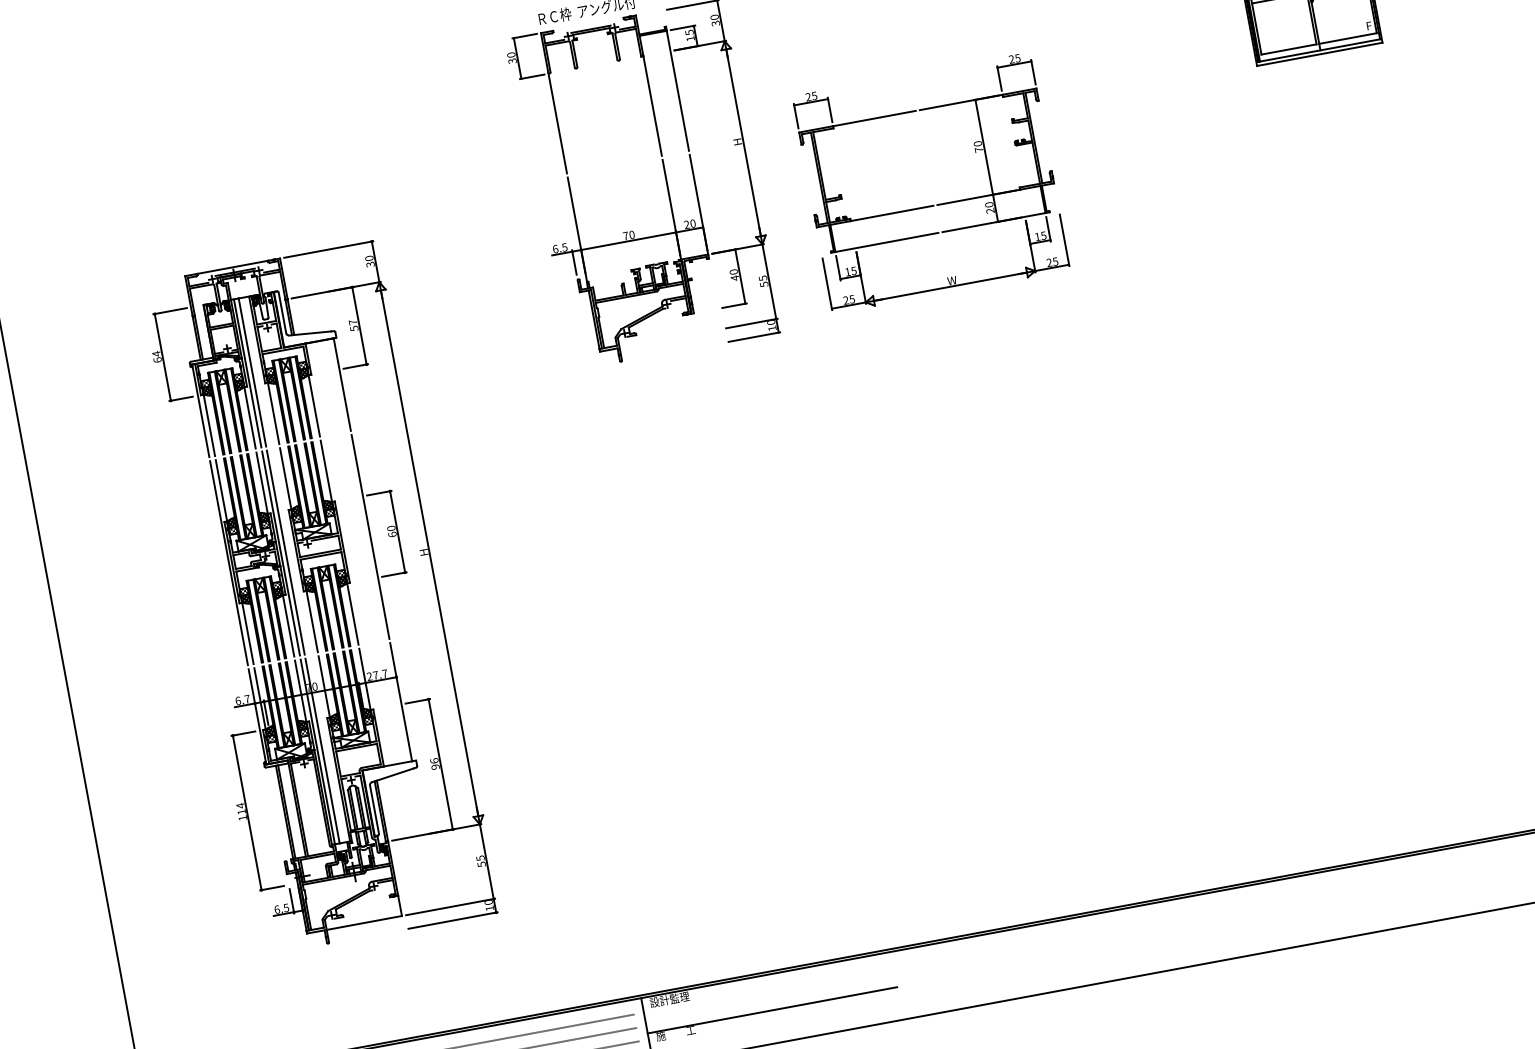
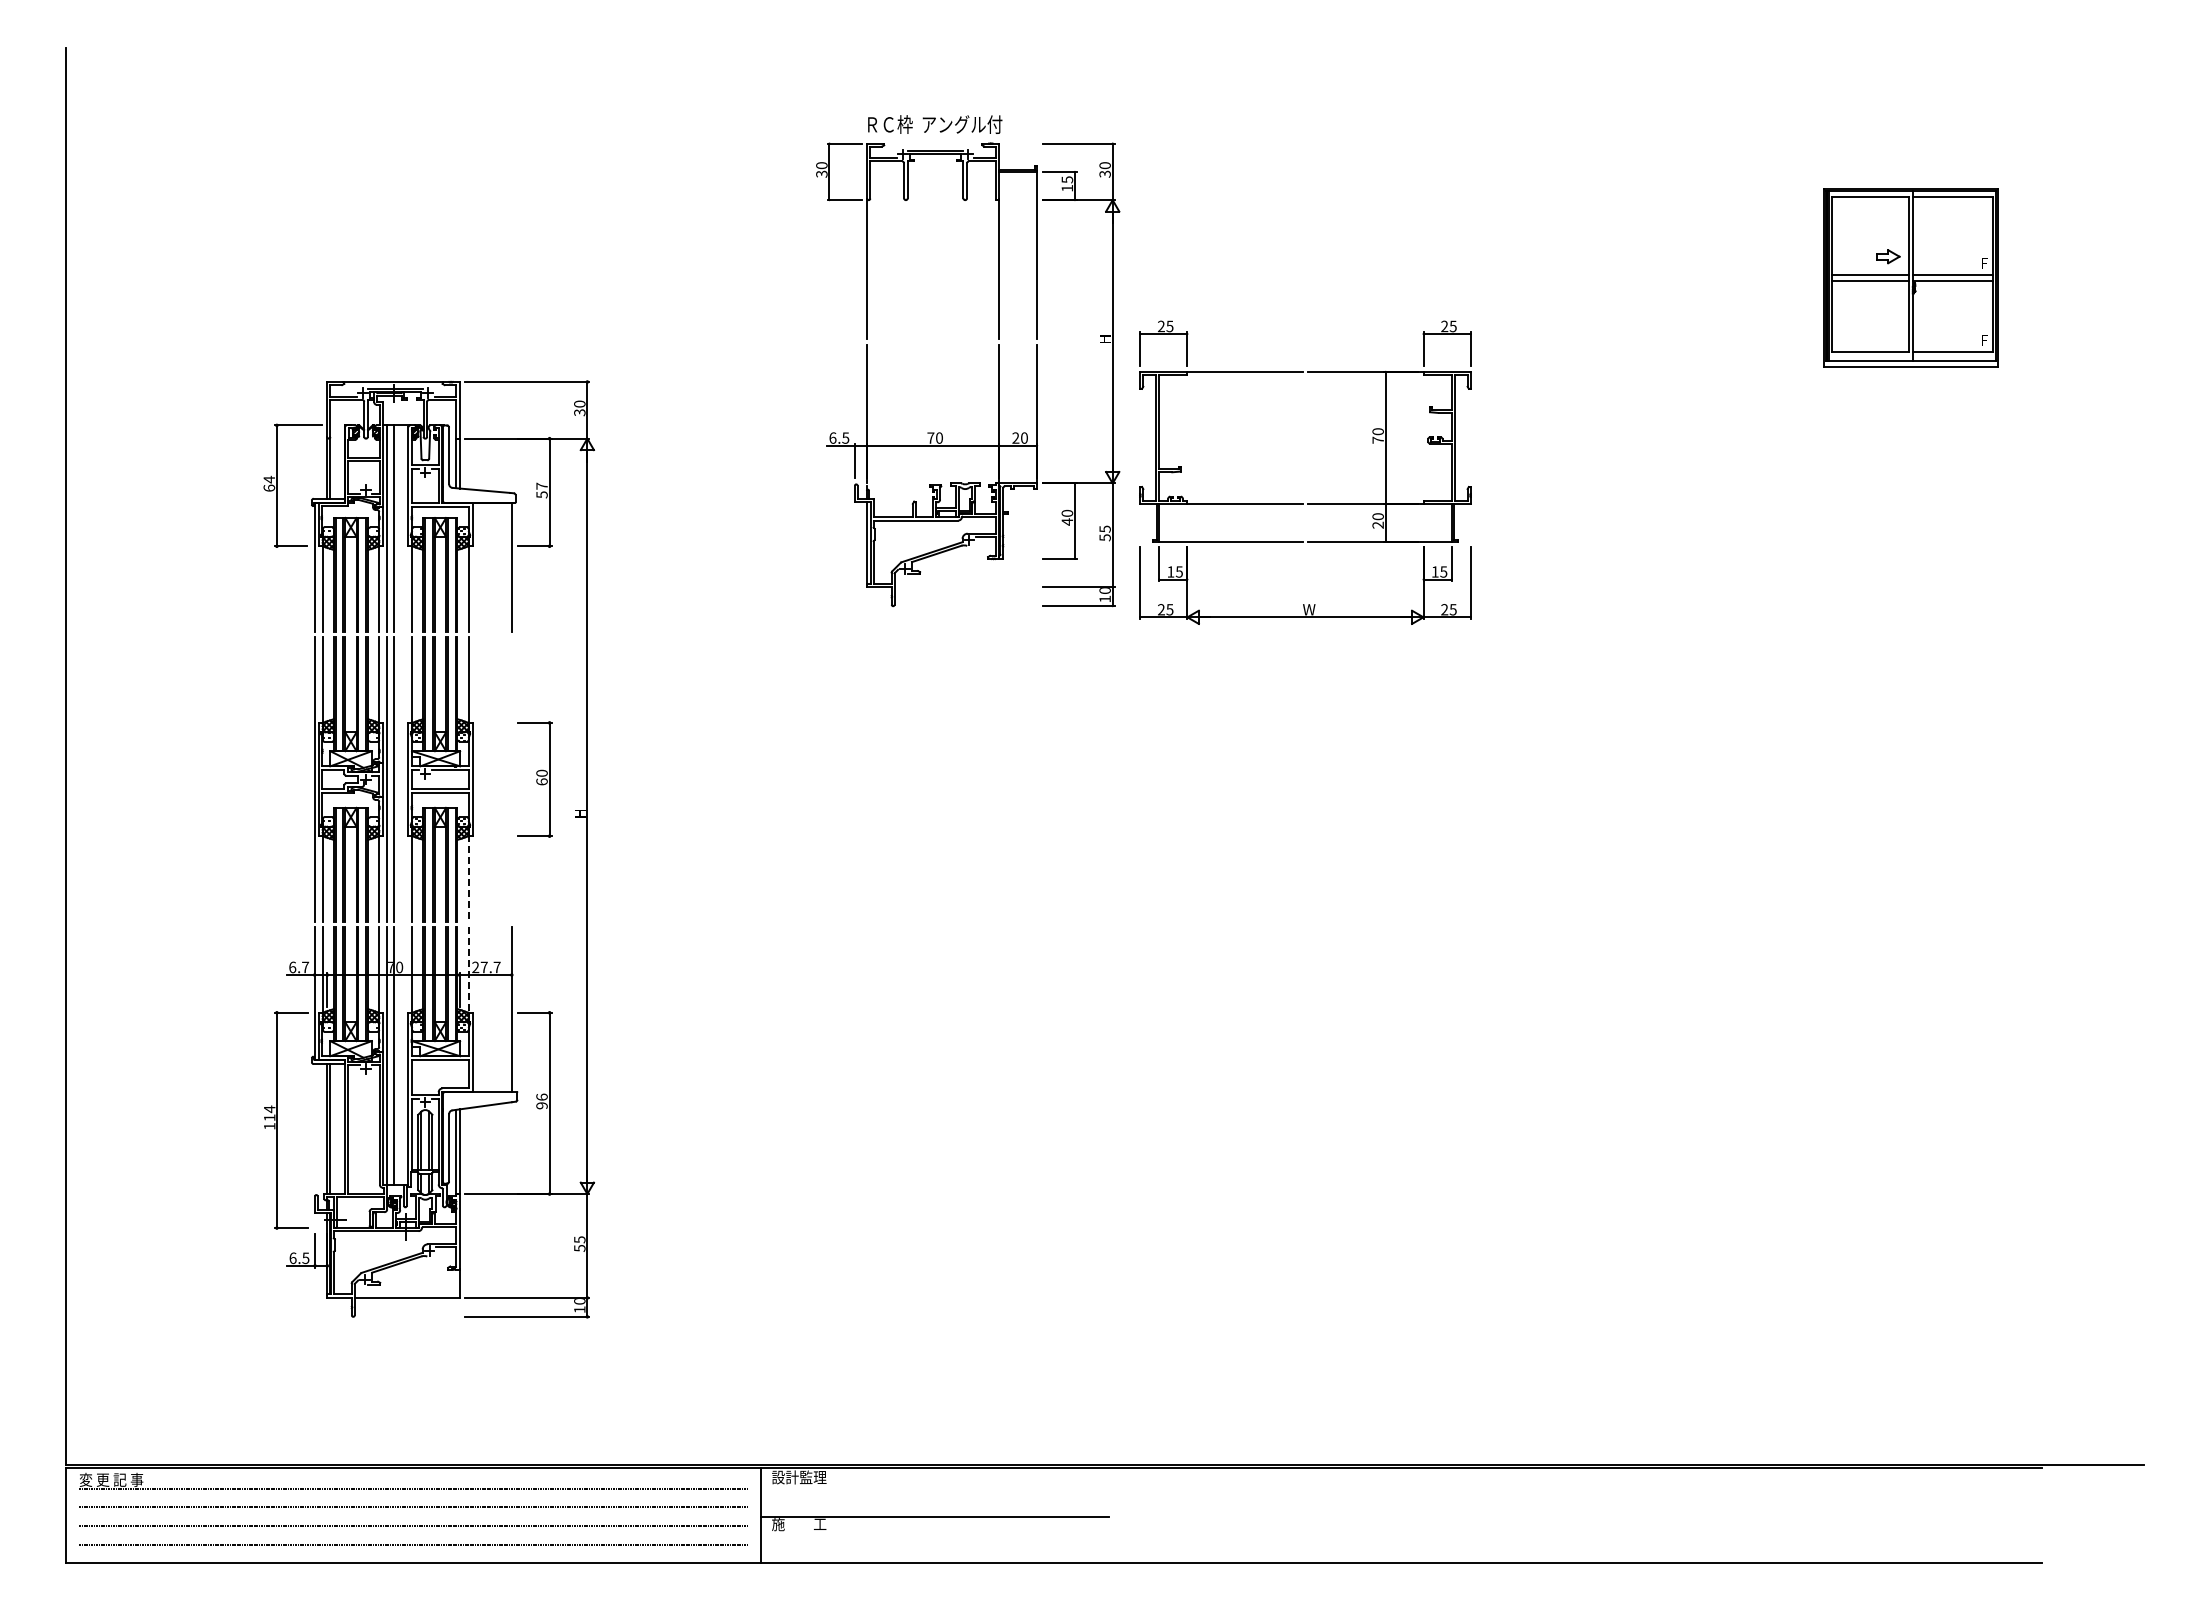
part: (933, 205) -> (1303, 503), moved
line: (370, 536) -> (511, 779), removed
line: (352, 613) -> (468, 878), solid -> dashed
line: (364, 680) -> (468, 971), solid -> dashed

